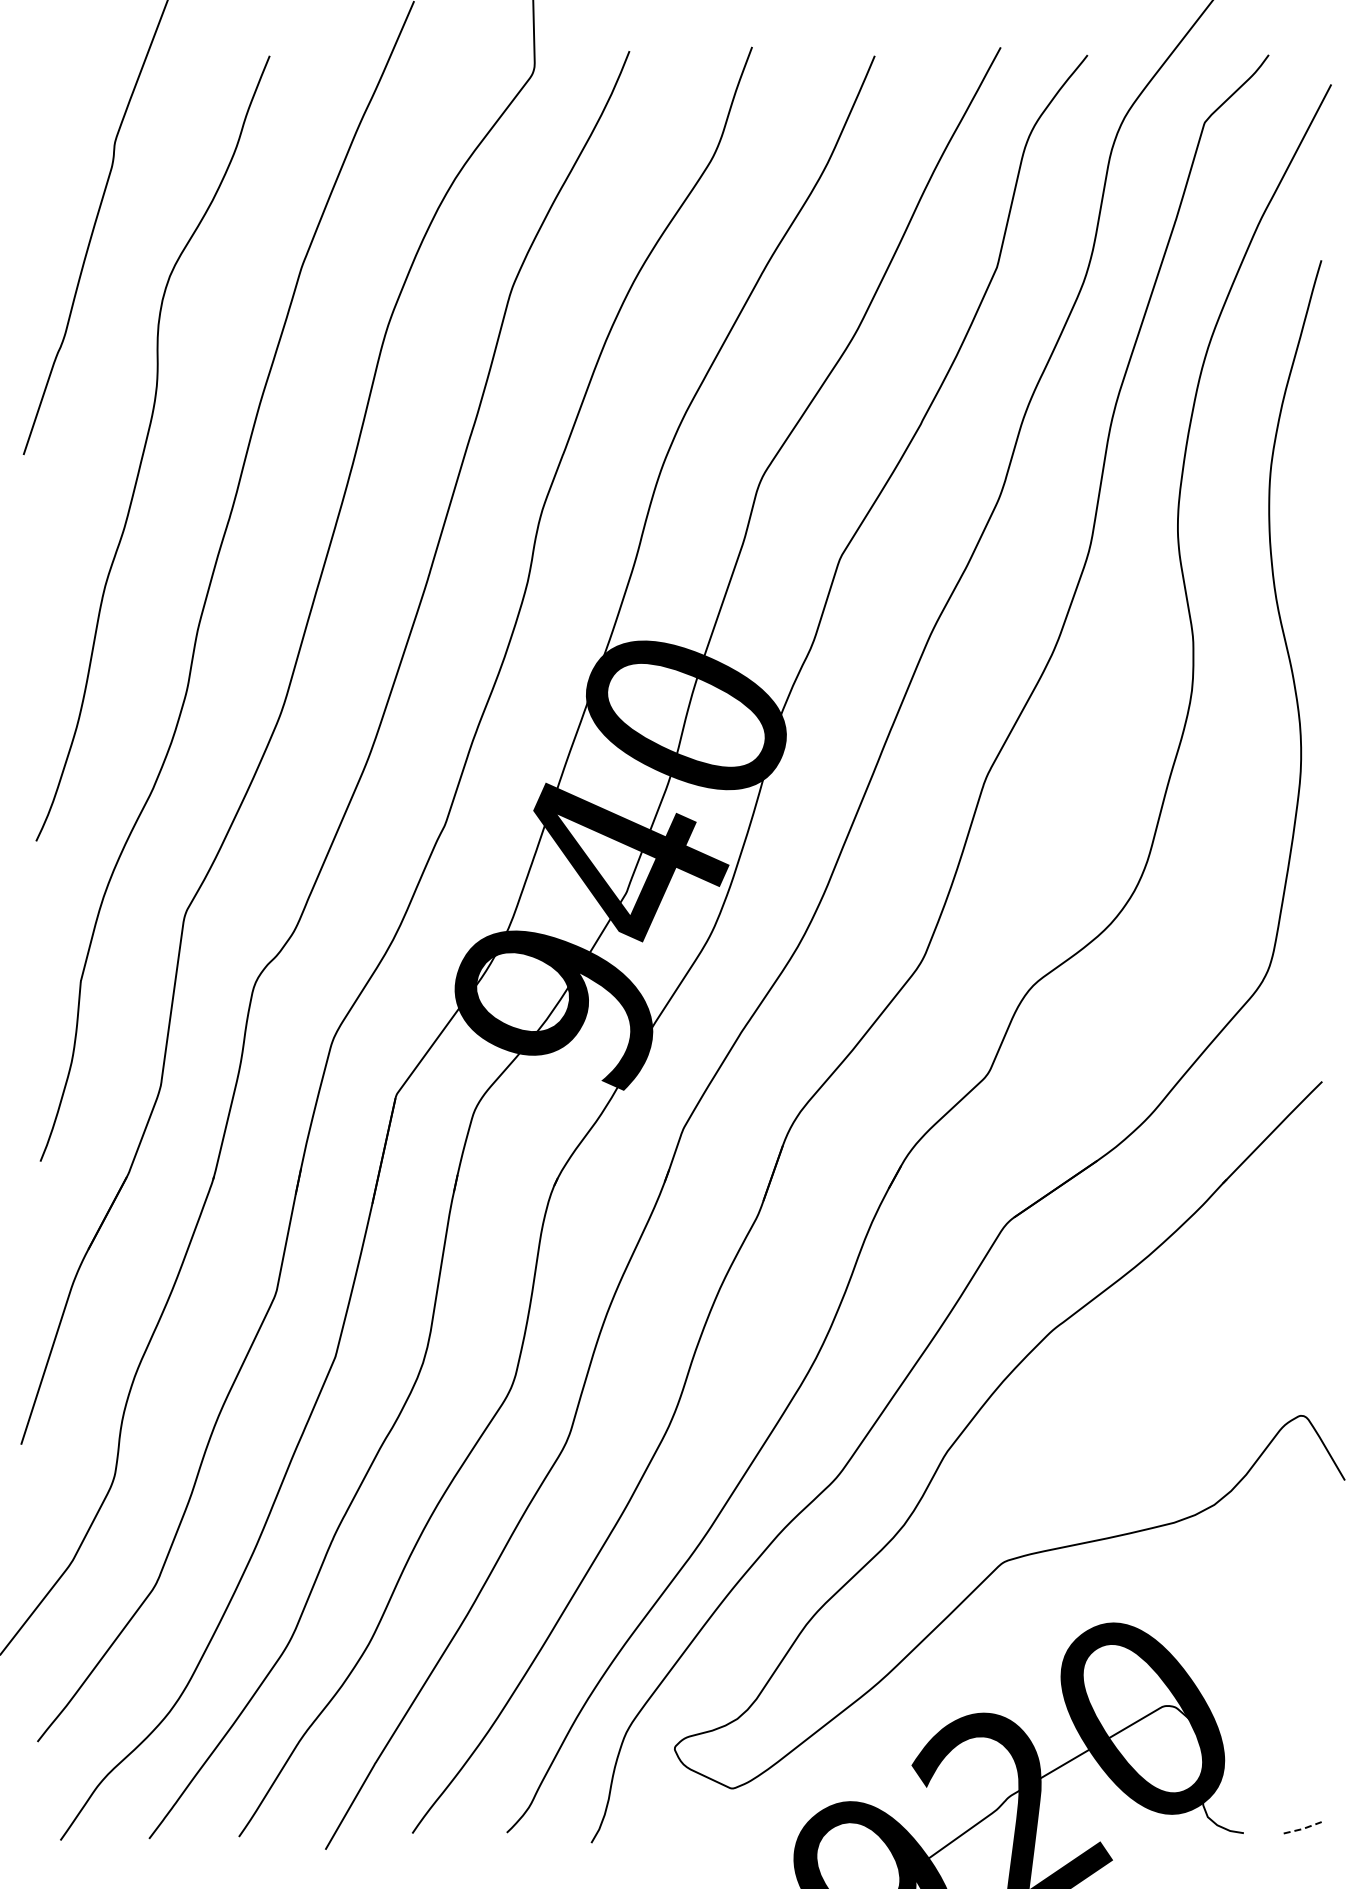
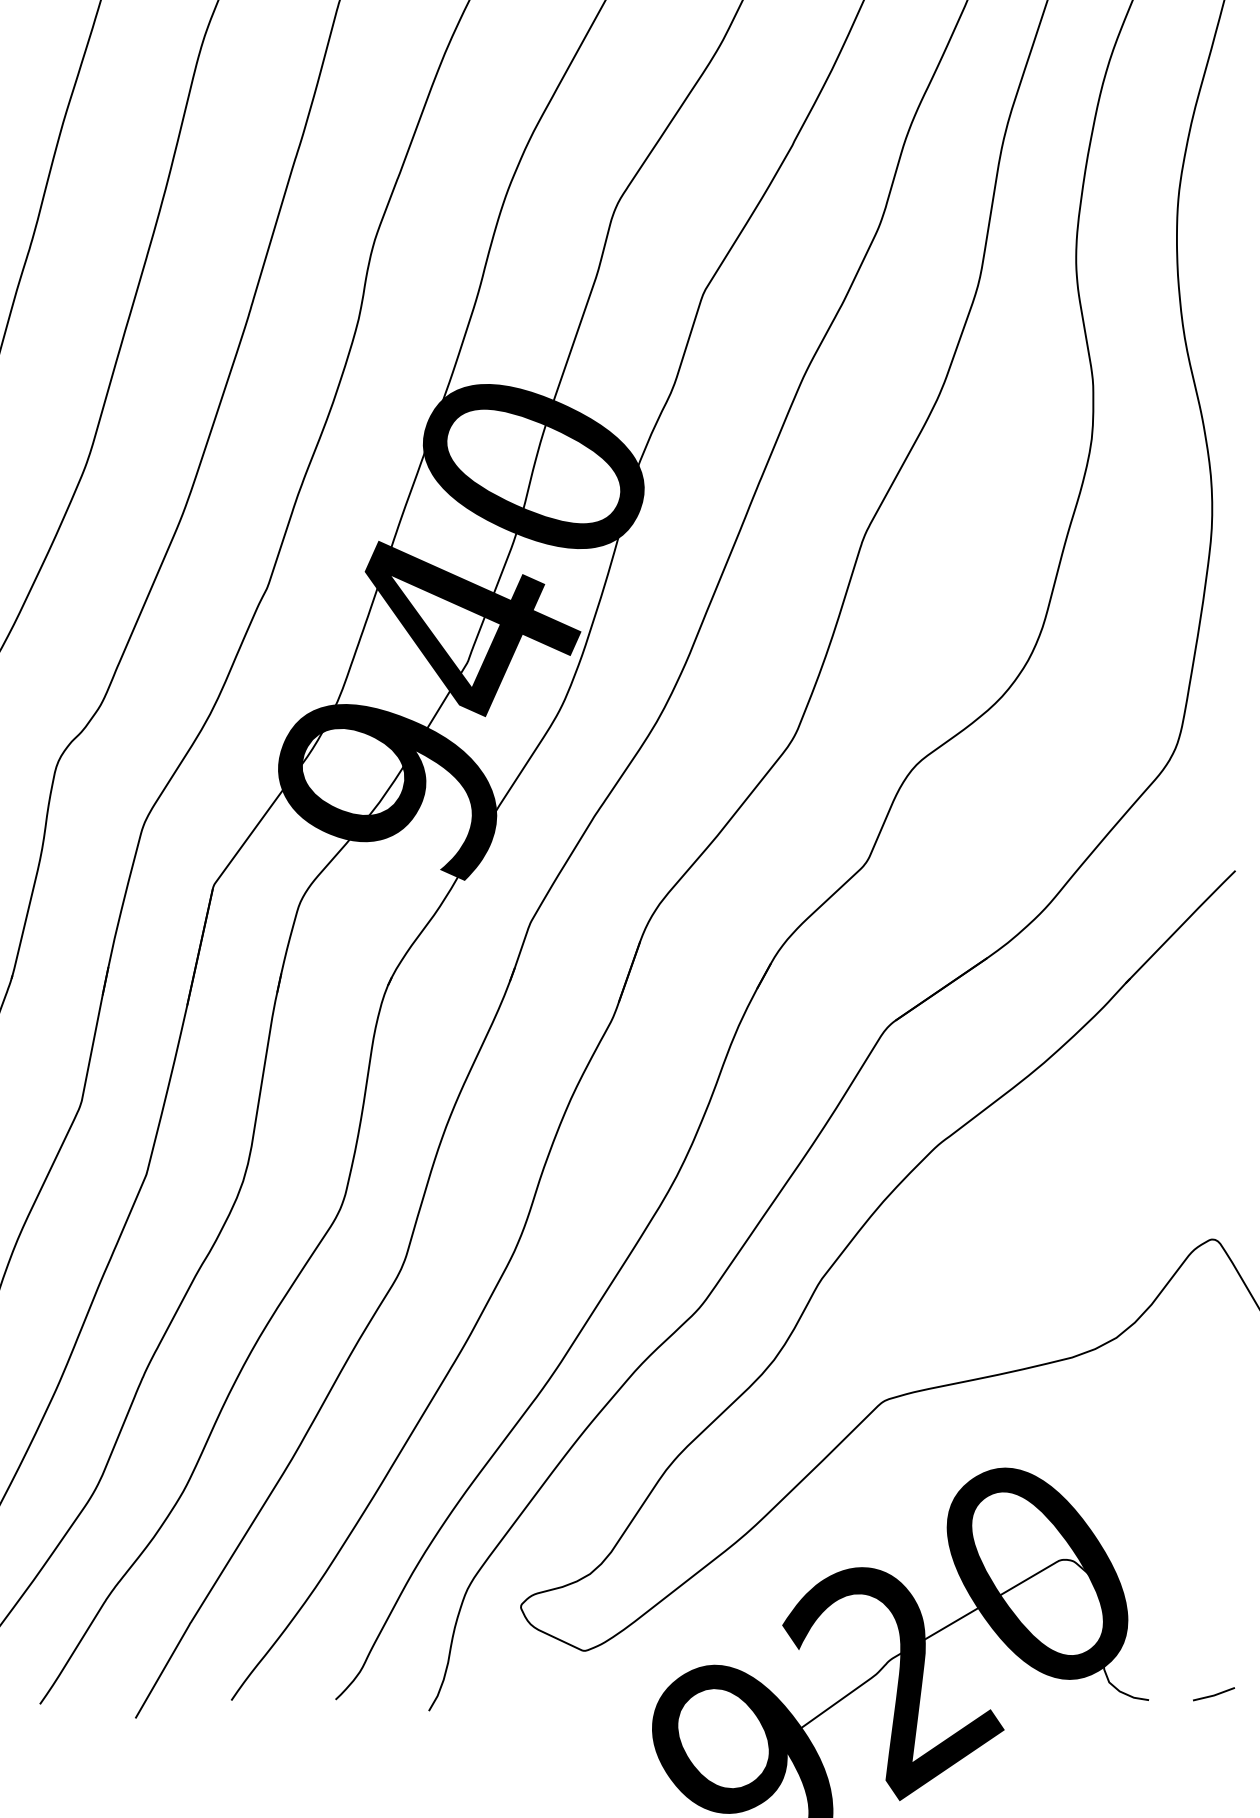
line: (1302, 1828) -> (1213, 1694), dashed -> solid

